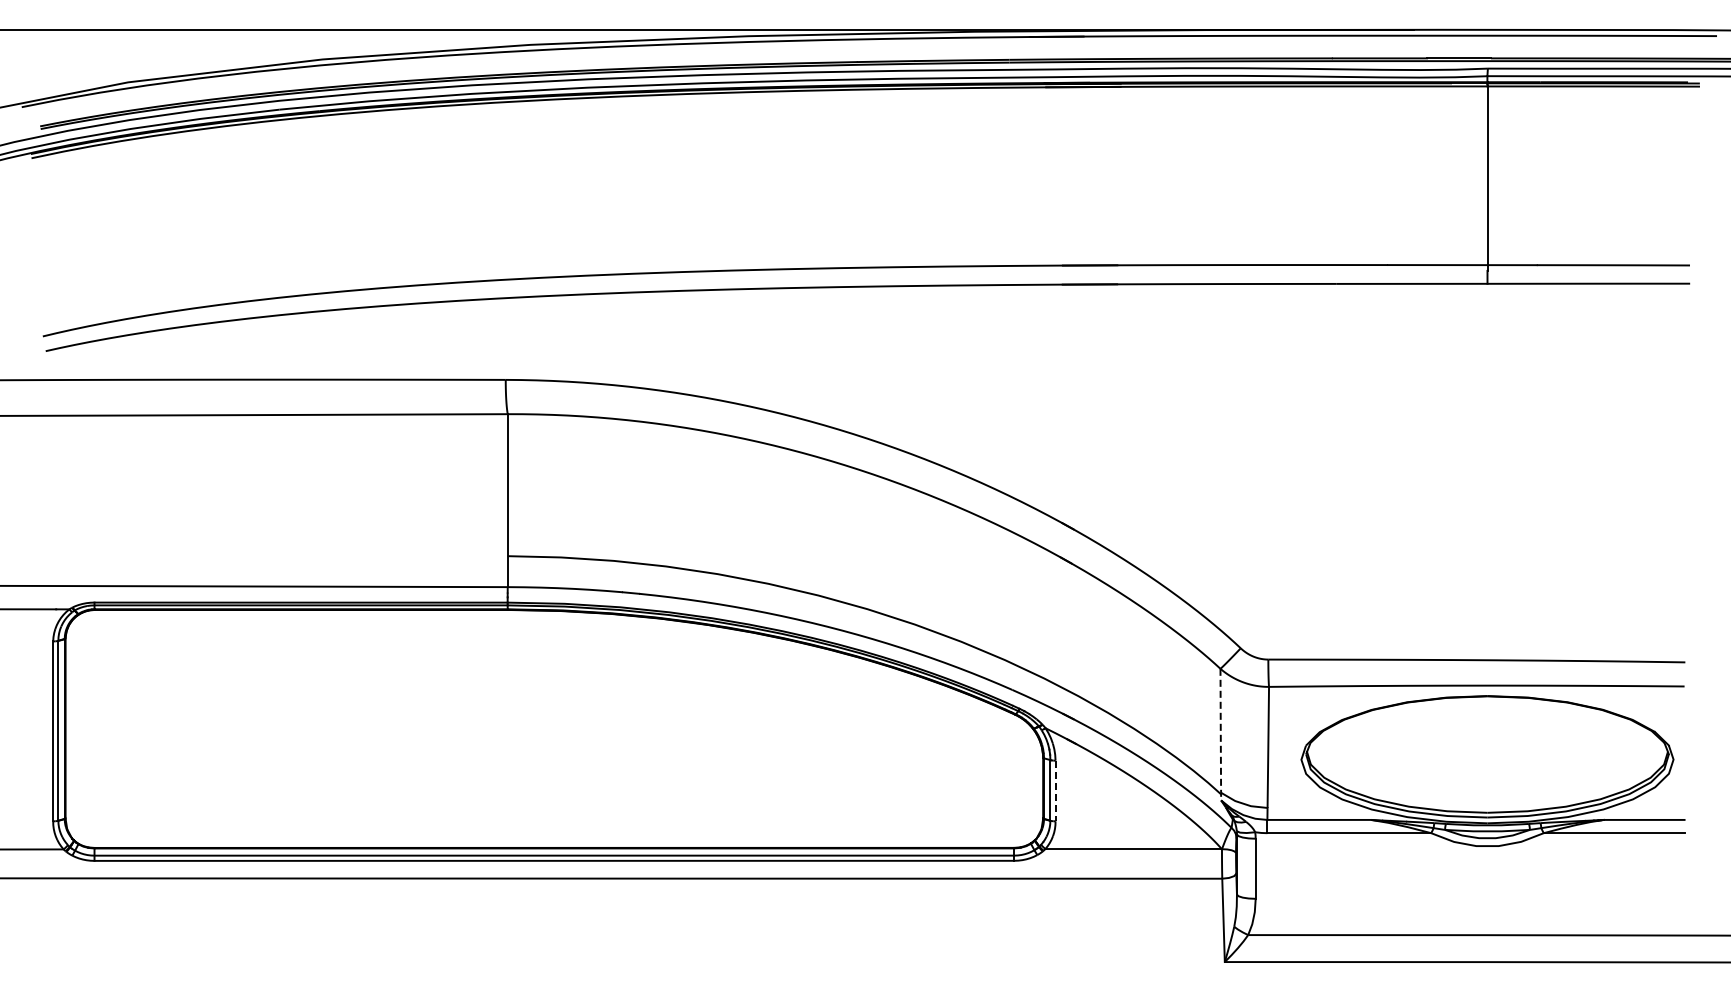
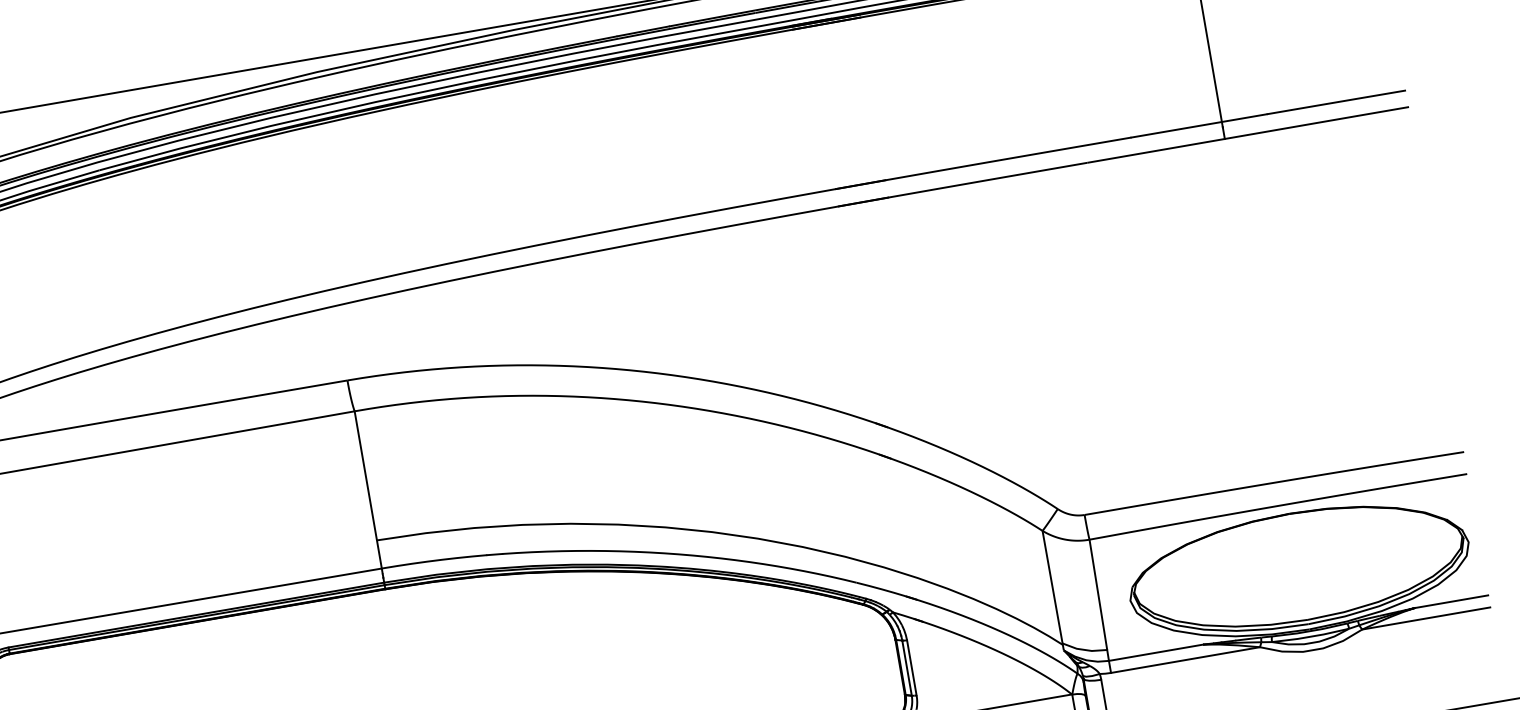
line: (1220, 735) -> (1053, 591), dashed -> solid
line: (1055, 791) -> (911, 668), dashed -> solid

